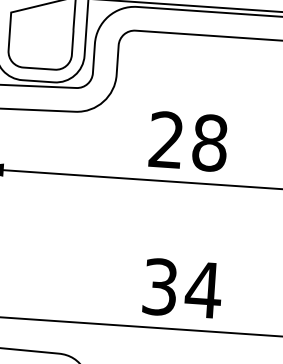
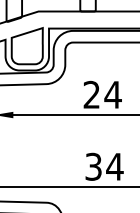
text: (208, 142) -> (112, 94), 28 -> 24

